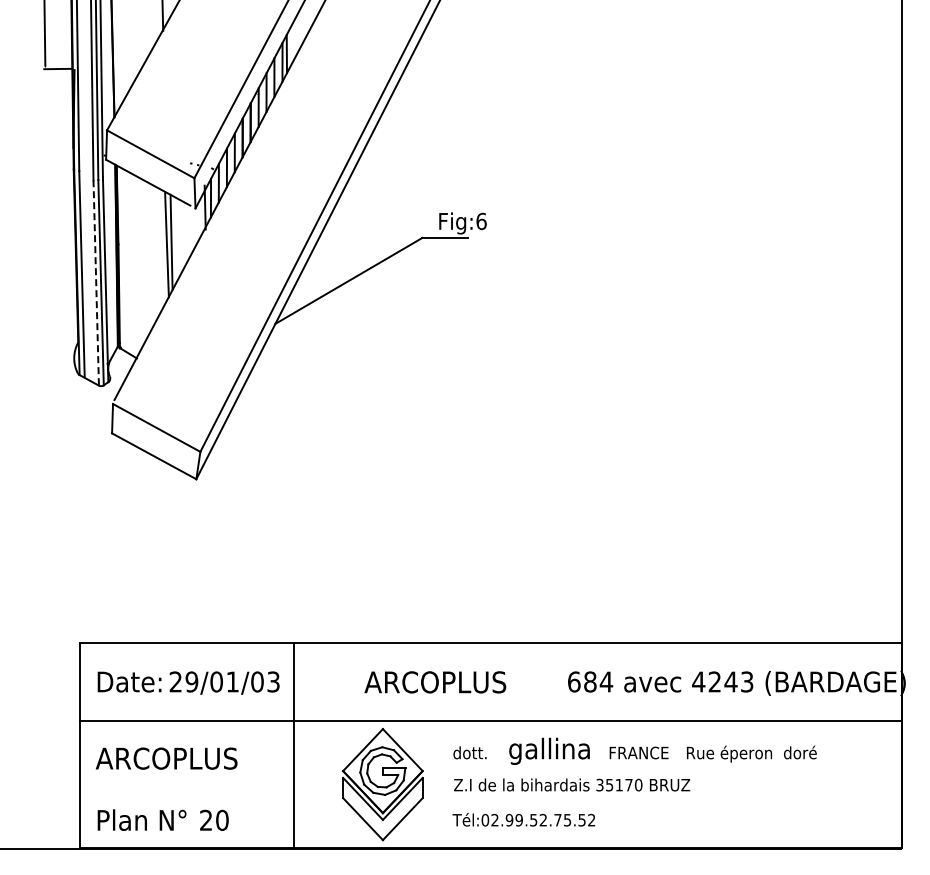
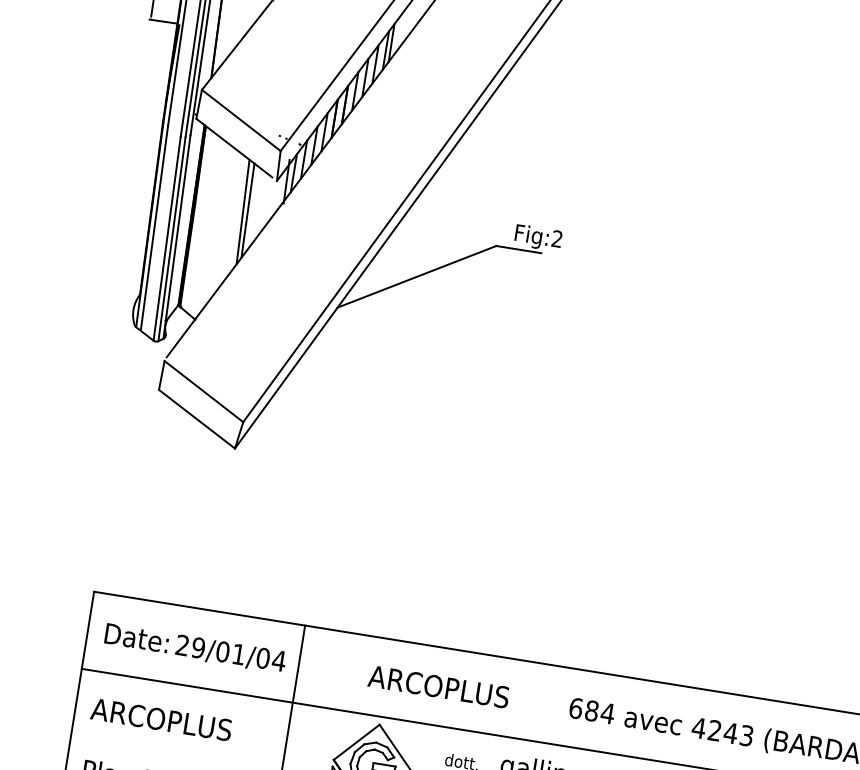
text: (481, 221) -> (557, 239), Fig:6 -> Fig:2
line: (96, 282) -> (167, 238), dashed -> solid
text: (273, 681) -> (279, 660), 29/01/03 -> 29/01/04

